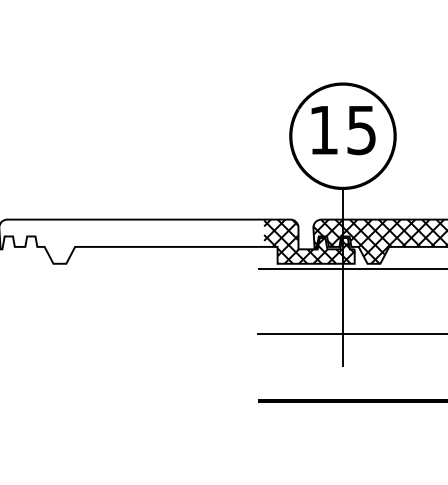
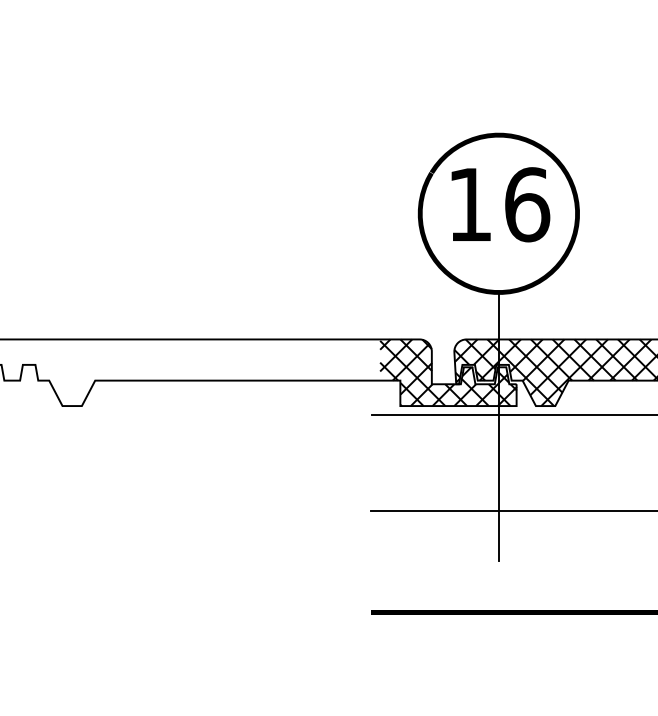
text: (361, 130) -> (526, 205), 15 -> 16

